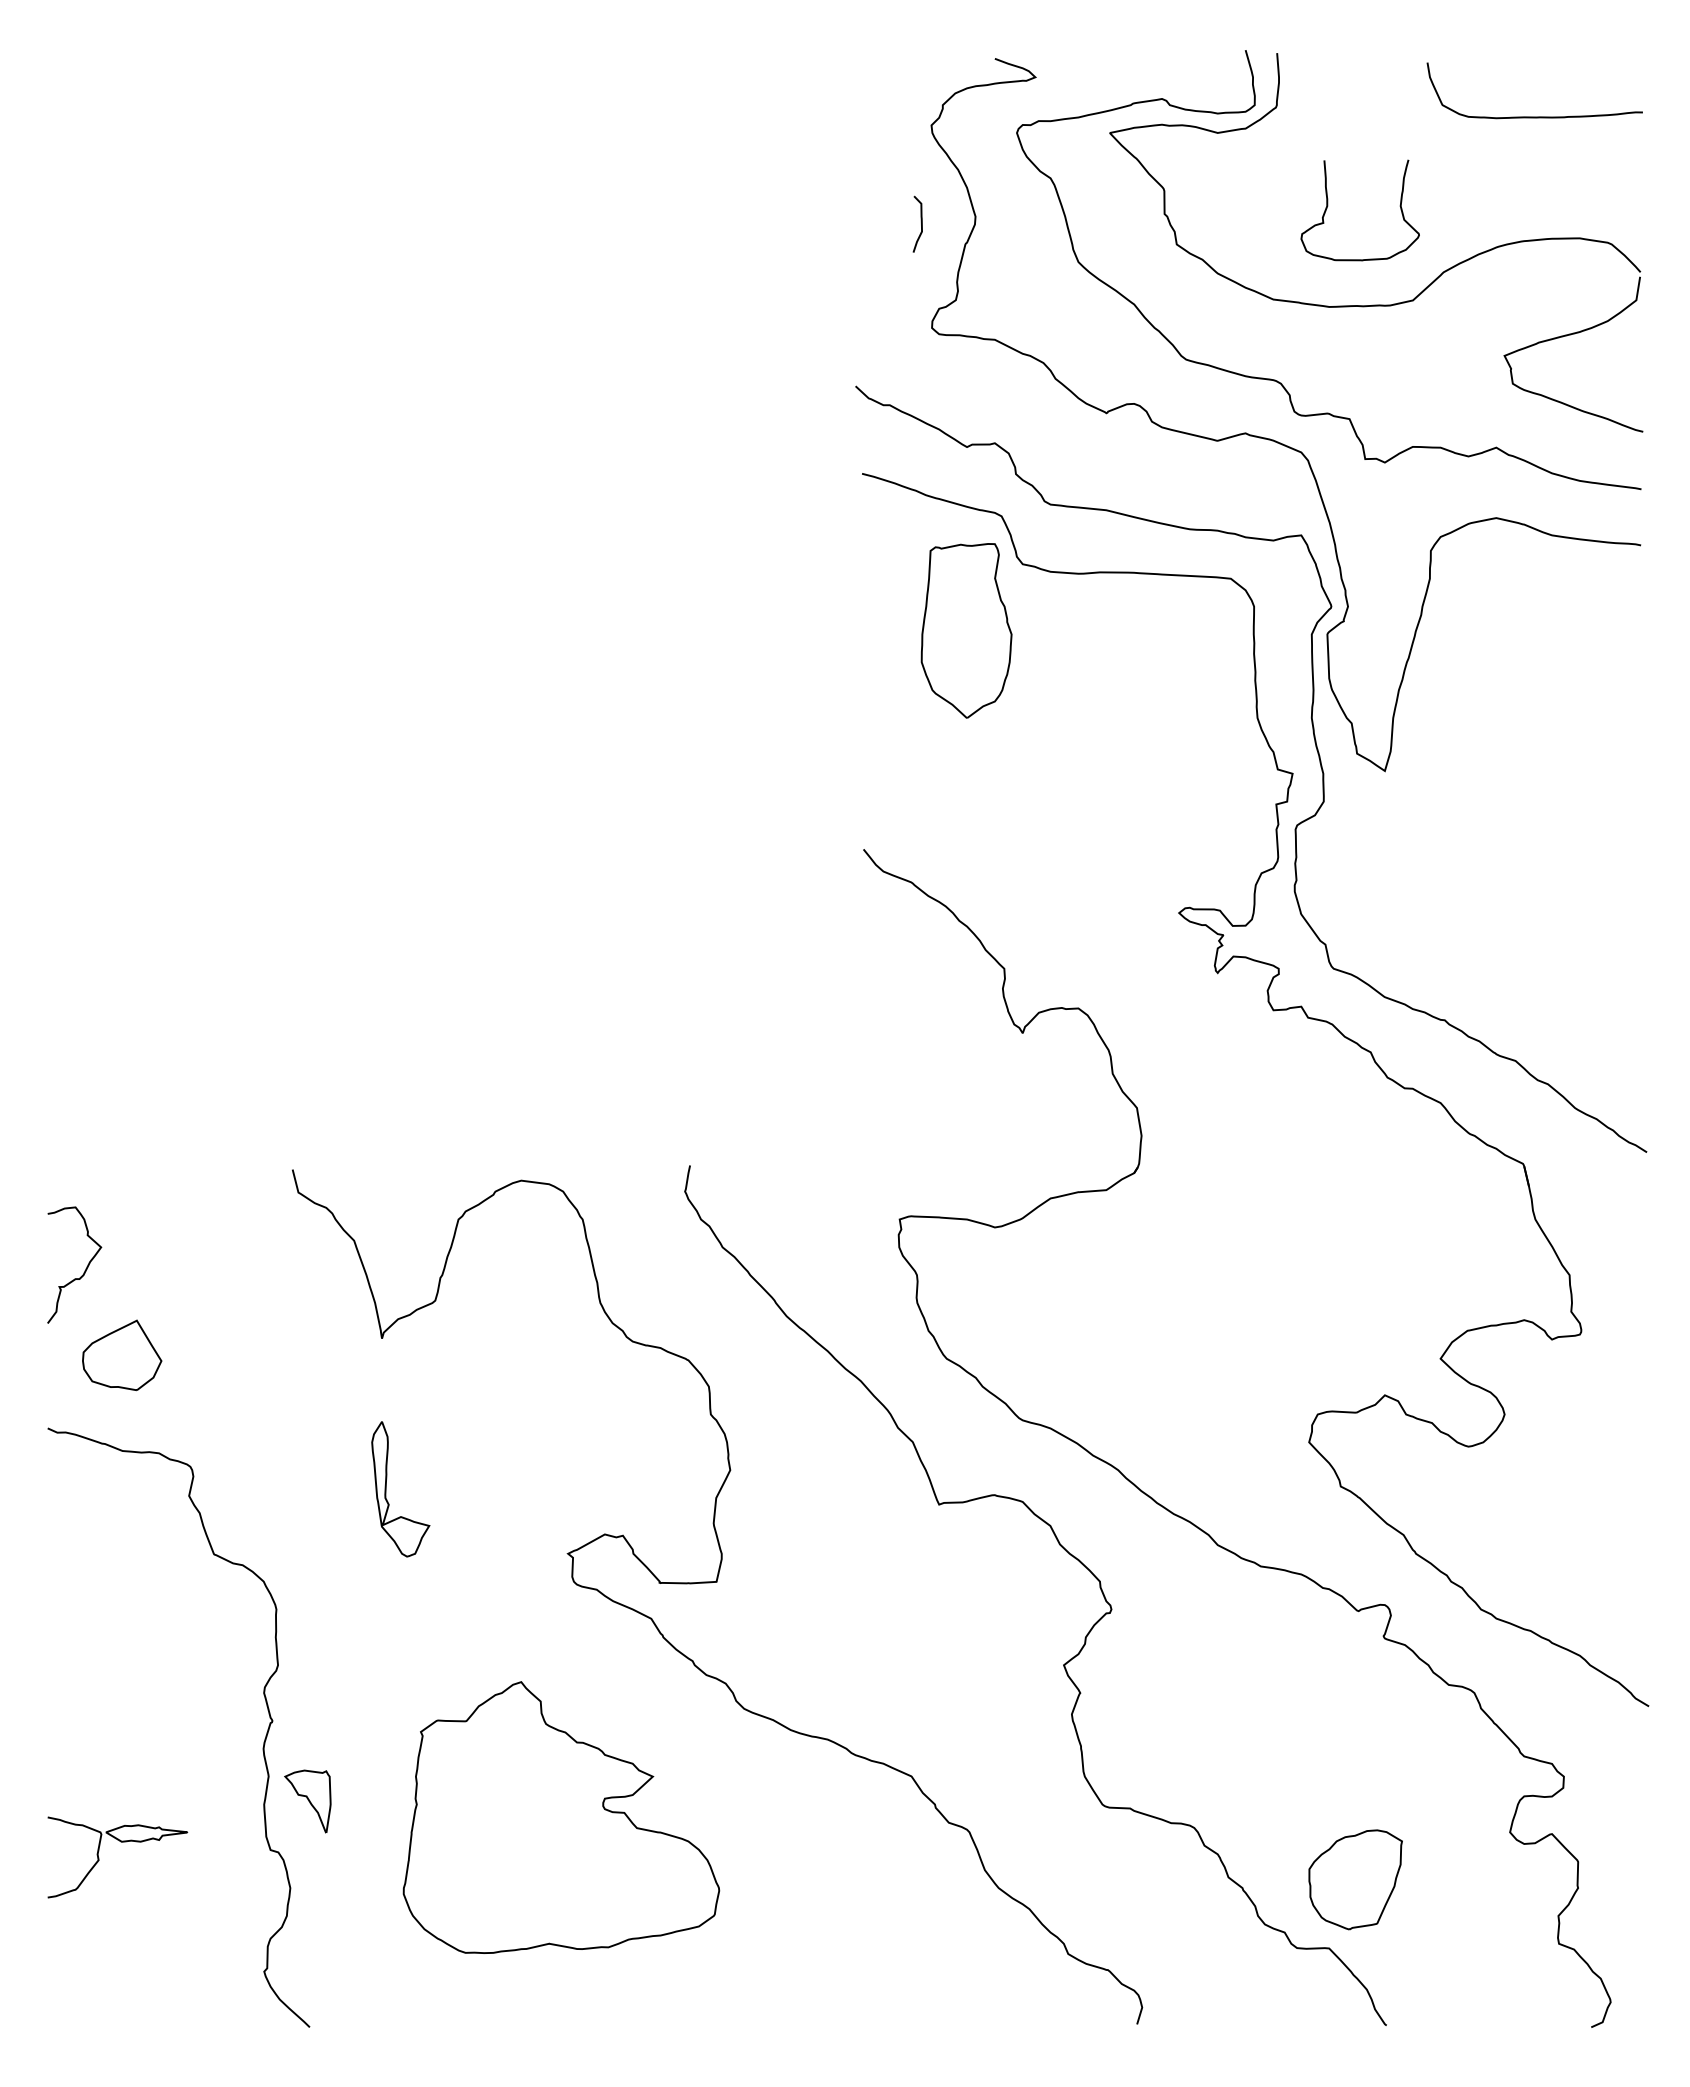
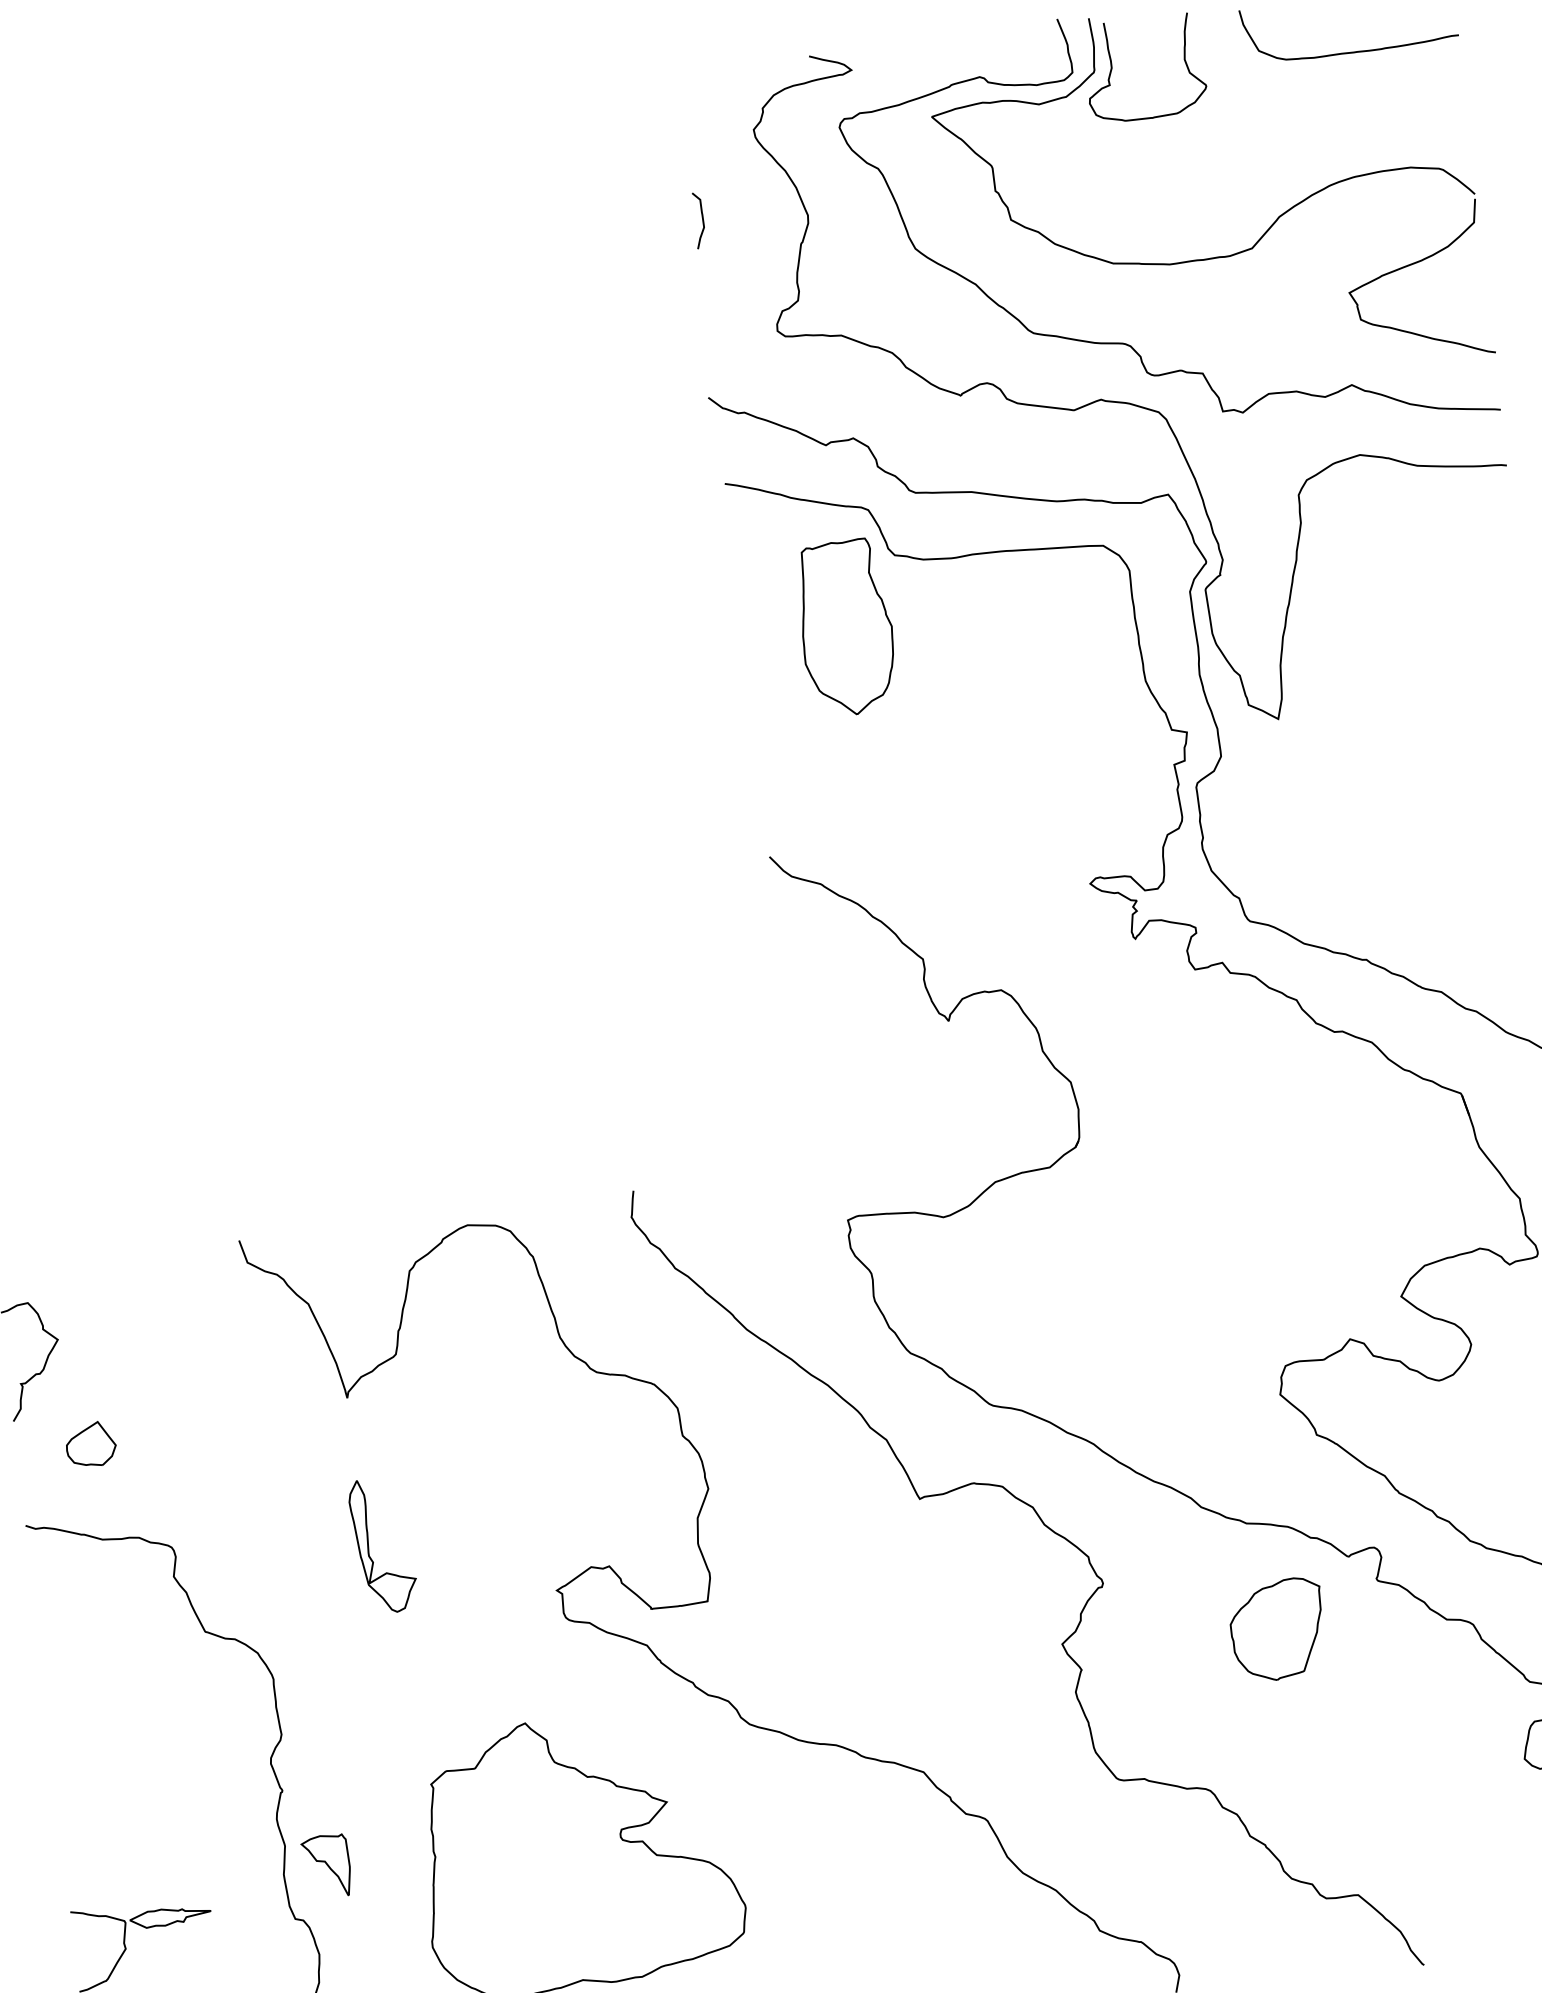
curve: (1328, 206) -> (1113, 68), moved
curve: (920, 222) -> (701, 218), moved
part: (121, 1354) -> (90, 1443), size x0.62
part: (1355, 1879) -> (1277, 1629), moved

